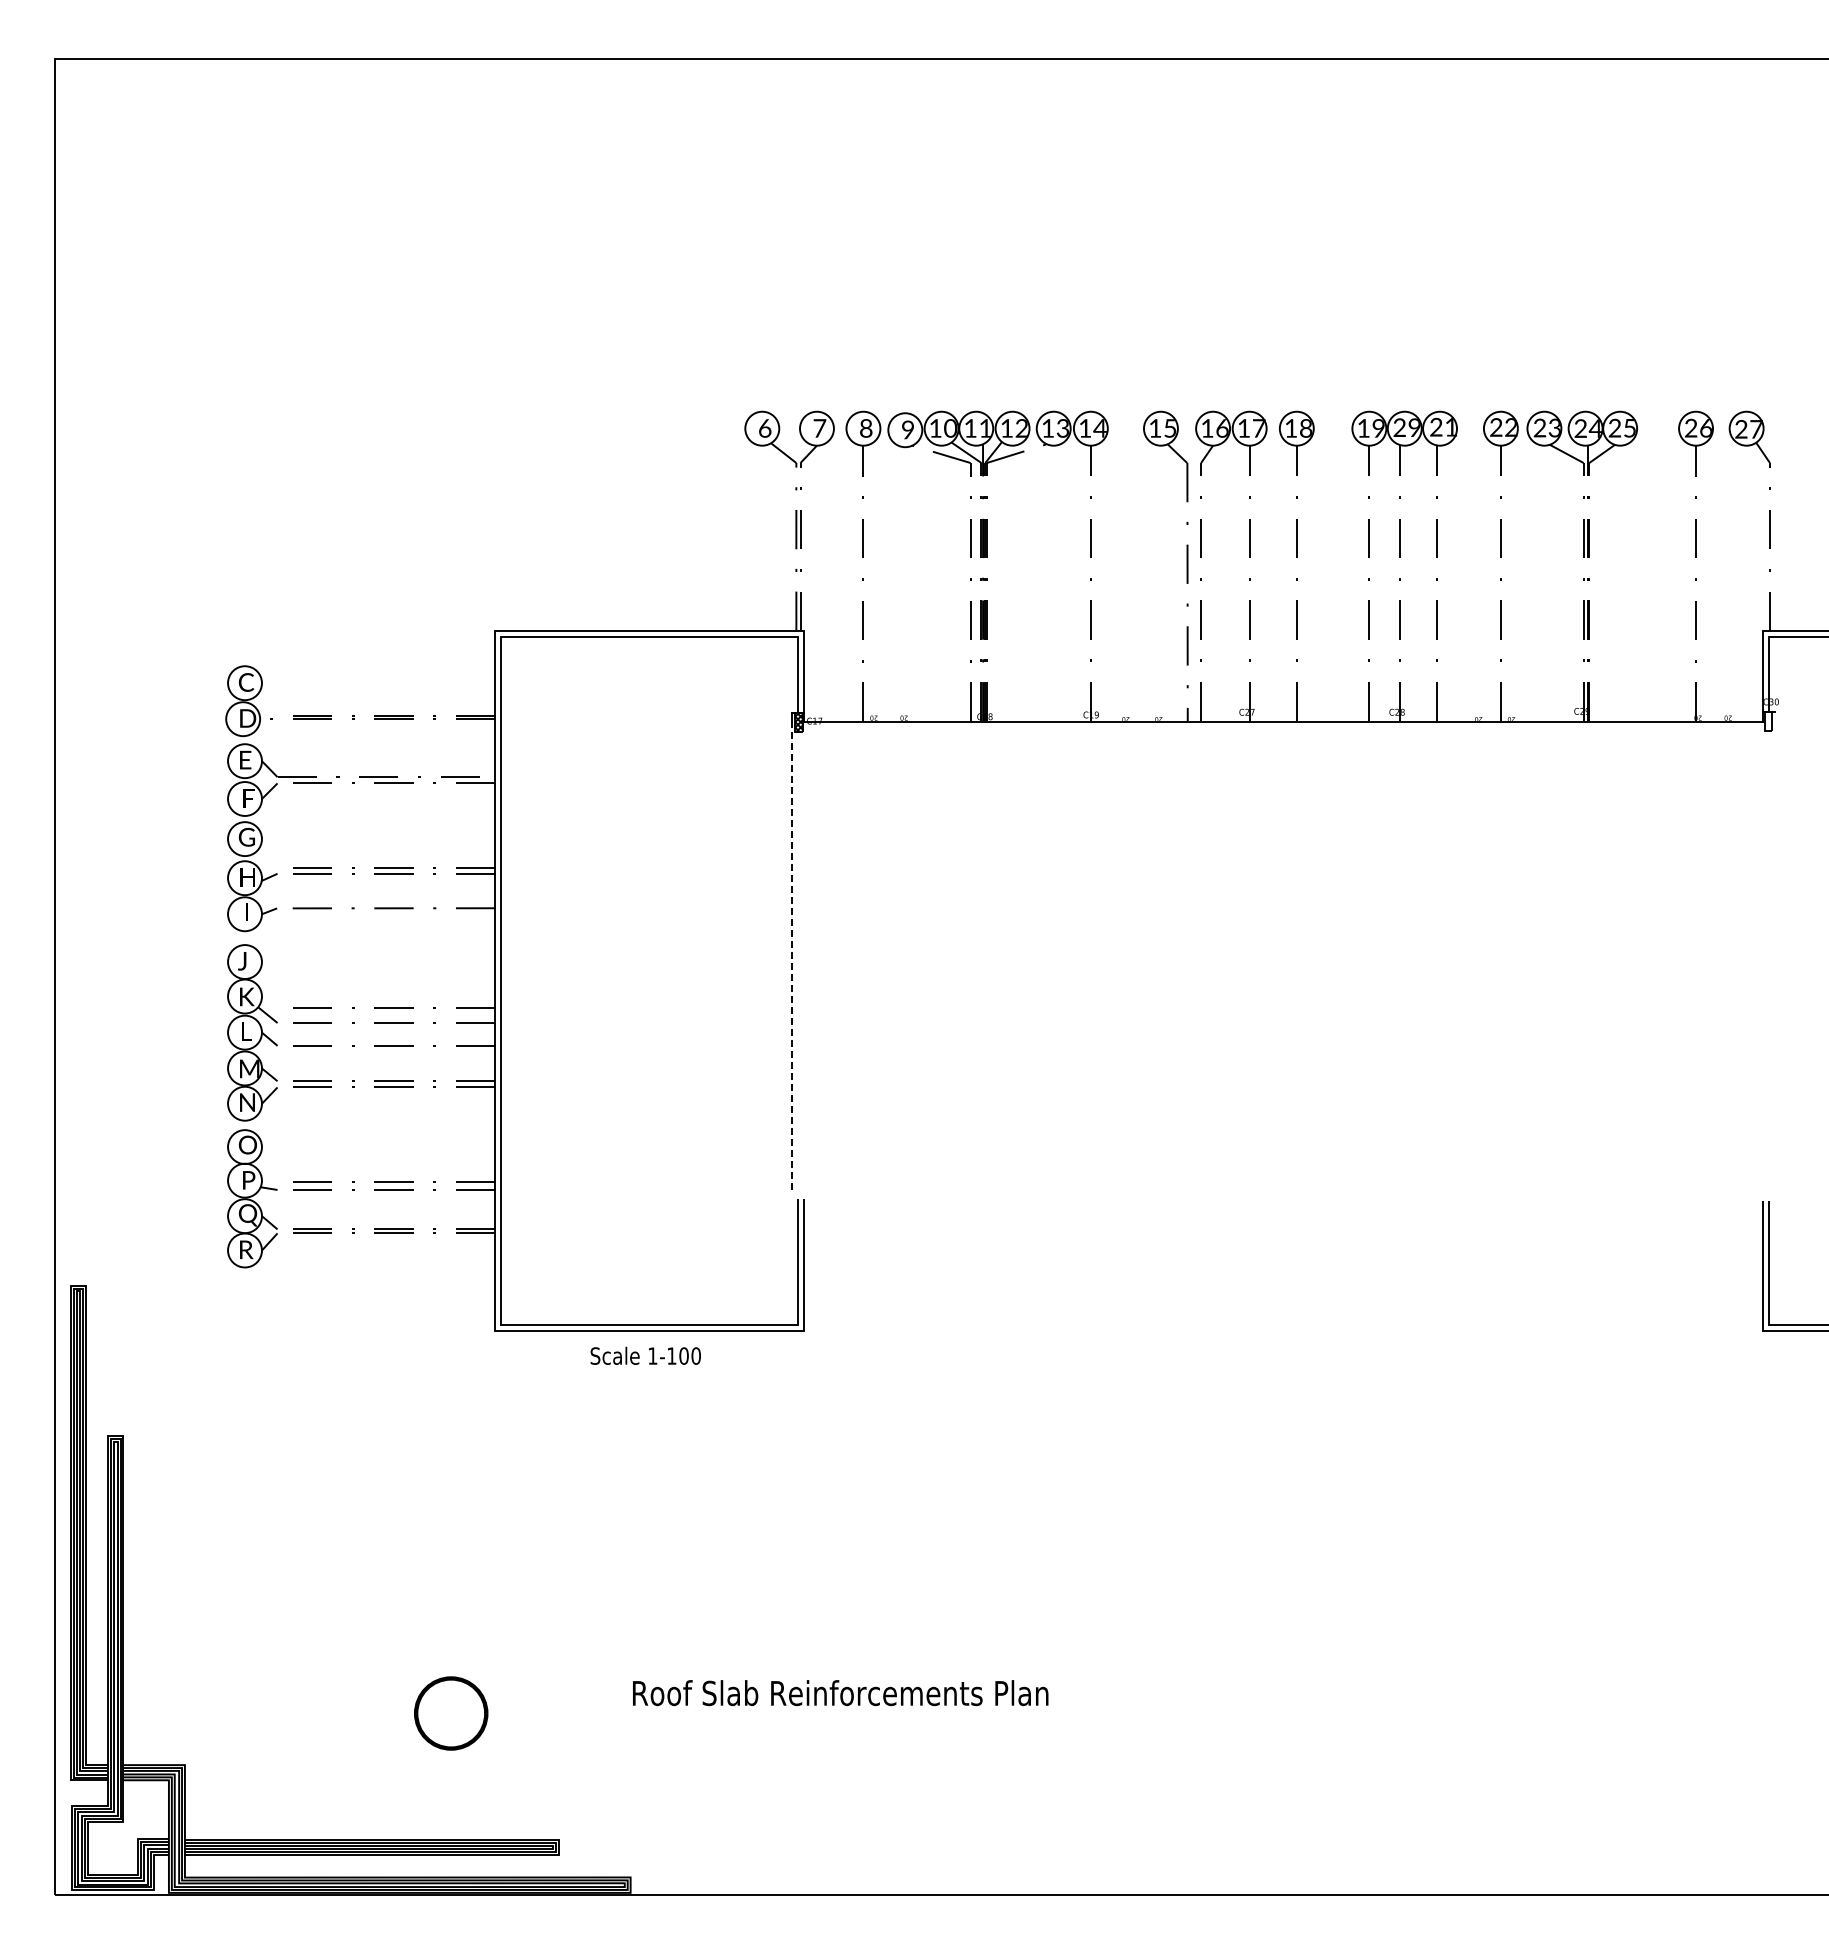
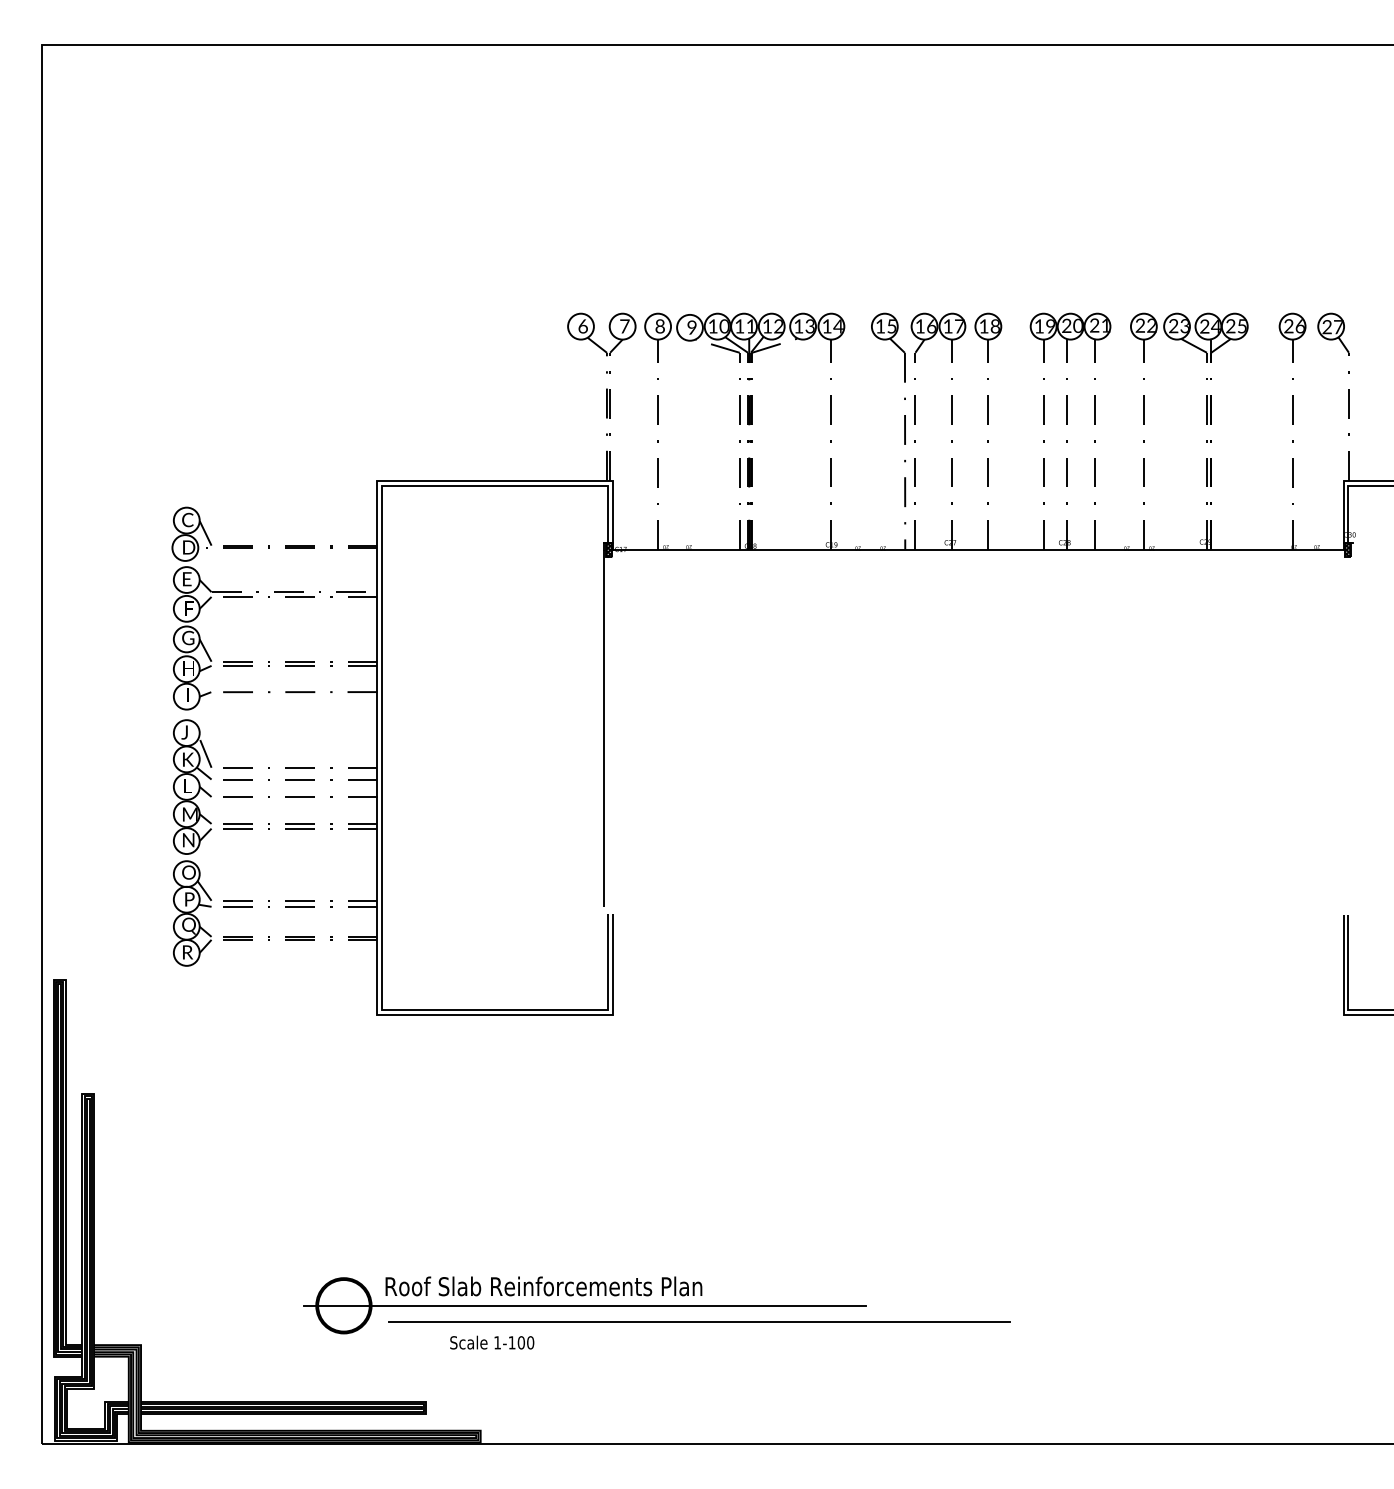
text: (1414, 428) -> (1078, 326), 29 -> 20
line: (269, 699) -> (205, 533), added
hatch: (1768, 721) -> (1347, 549), added
line: (269, 853) -> (205, 650), added
line: (792, 955) -> (604, 728), dashed -> solid
line: (269, 987) -> (205, 752), added
line: (268, 1169) -> (204, 891), added
text: (645, 1355) -> (491, 1342), moved
text: (840, 1693) -> (543, 1286), moved
line: (767, 1713) -> (584, 1305), added
line: (917, 1734) -> (699, 1321), added

